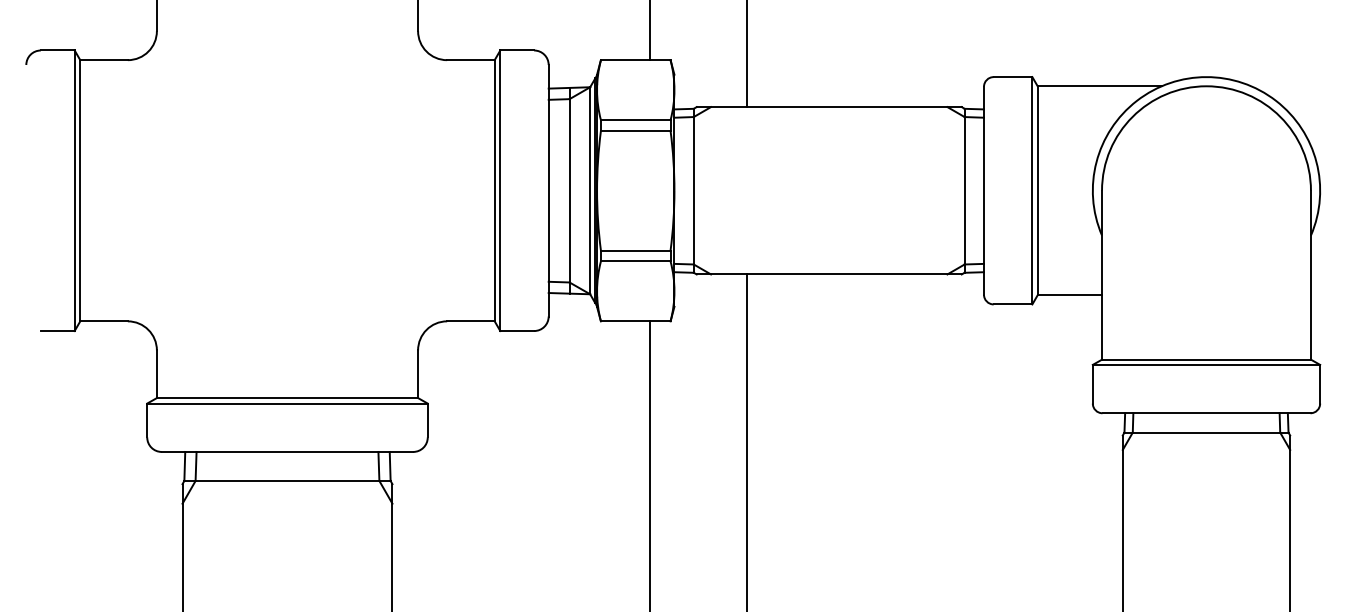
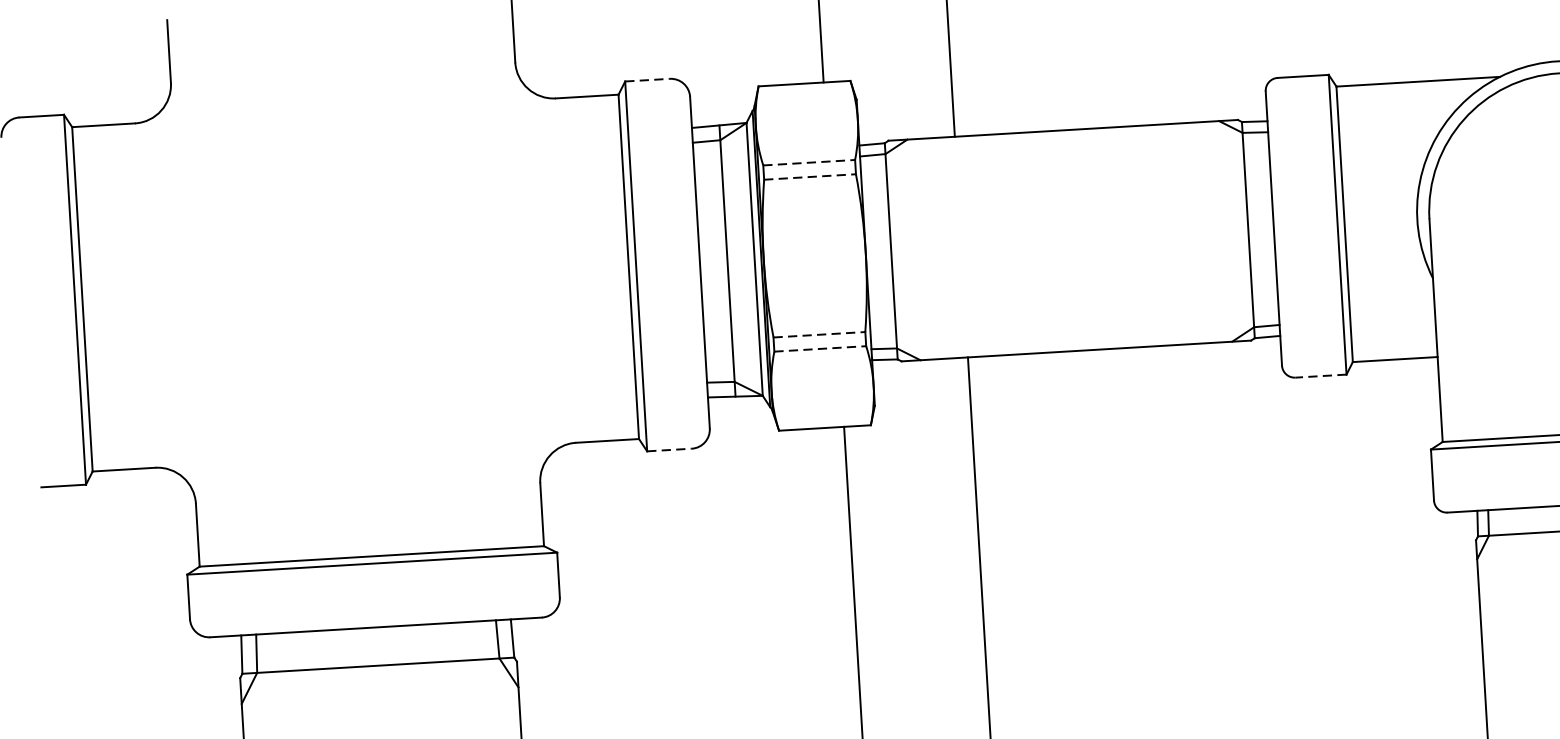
line: (517, 50) -> (647, 80), solid -> dashed
line: (635, 120) -> (808, 163), solid -> dashed
line: (635, 130) -> (809, 176), solid -> dashed
line: (635, 250) -> (819, 334), solid -> dashed
line: (635, 261) -> (819, 349), solid -> dashed
line: (1012, 304) -> (1320, 376), solid -> dashed
line: (517, 331) -> (669, 450), solid -> dashed

